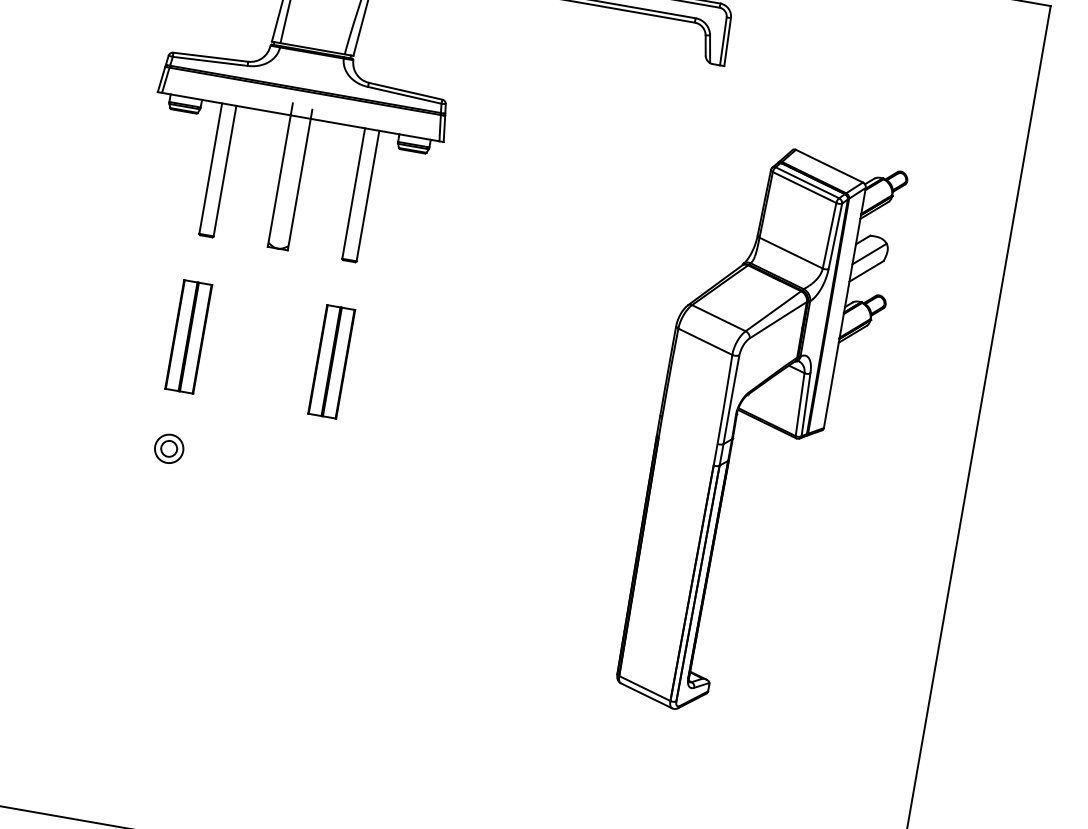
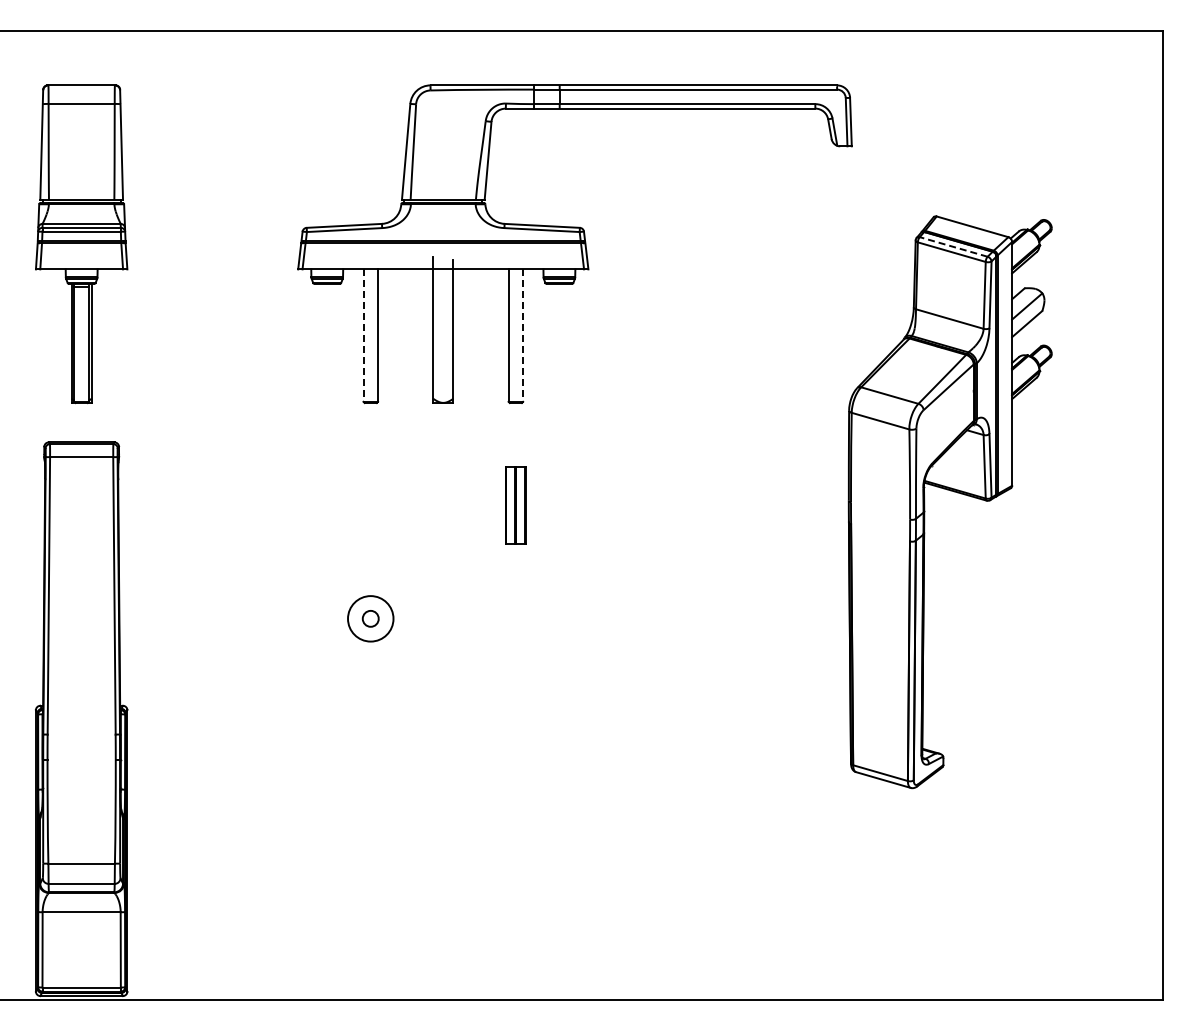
line: (210, 169) -> (363, 336), solid -> dashed
line: (807, 182) -> (953, 246), solid -> dashed
line: (368, 197) -> (523, 336), solid -> dashed
part: (188, 336) -> (370, 504), removed
part: (331, 361) -> (515, 504), size x0.7
circle: (168, 448) -> (370, 618), size x1.6

